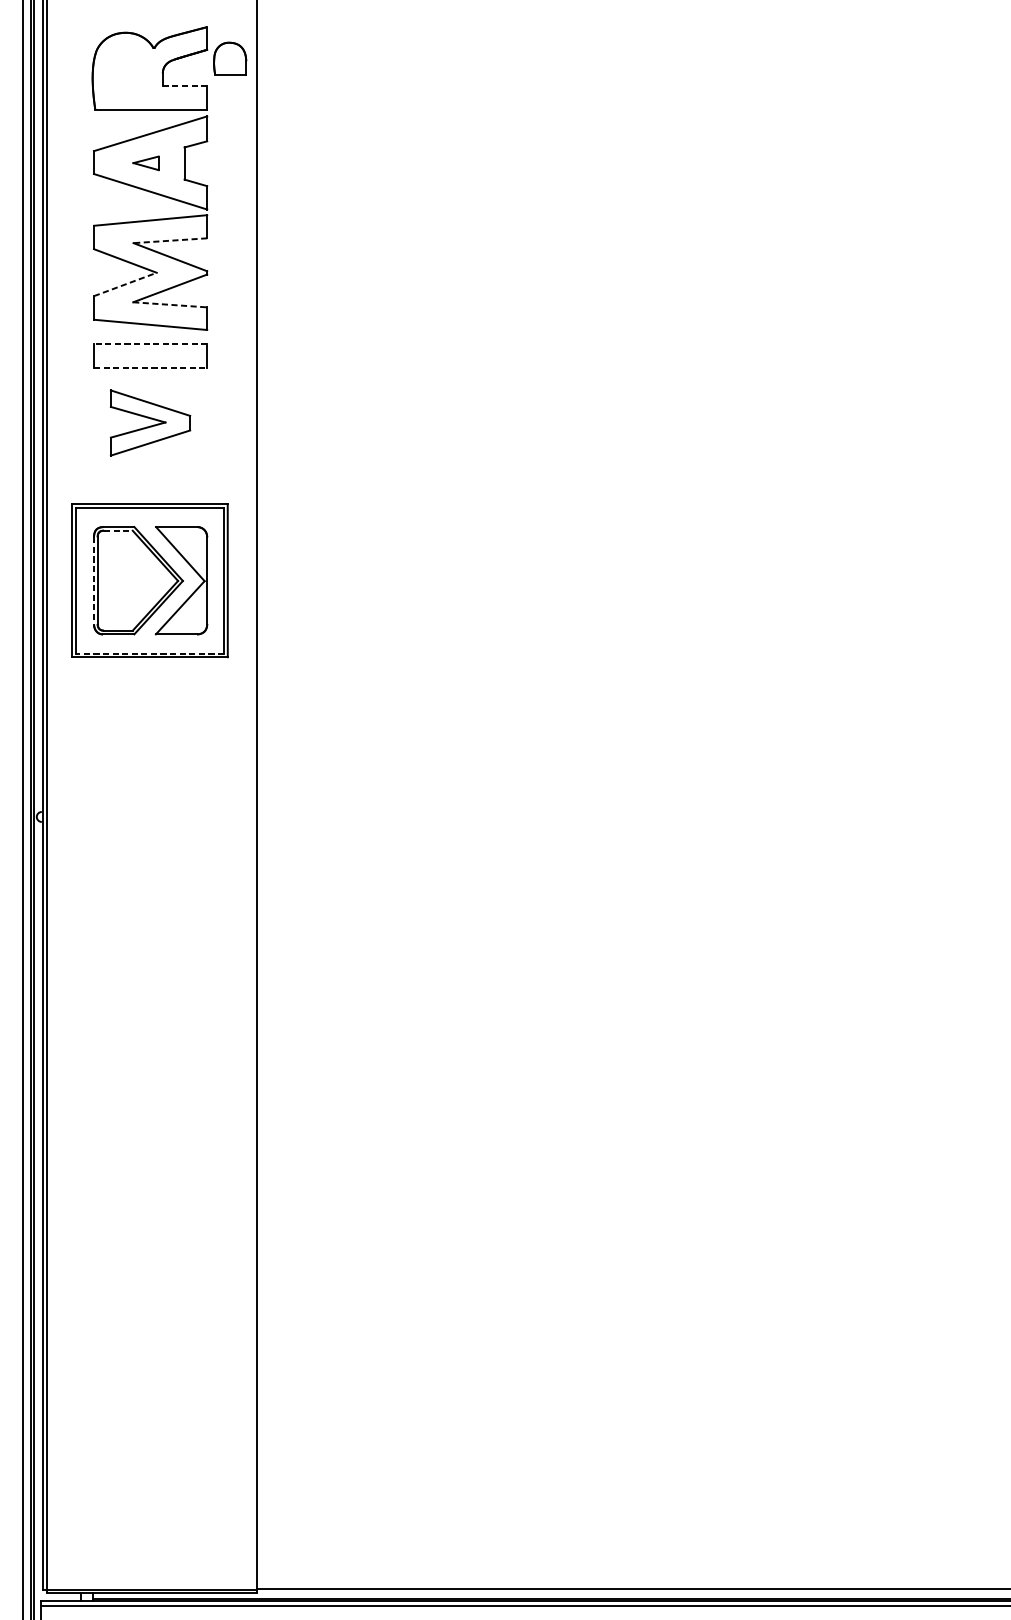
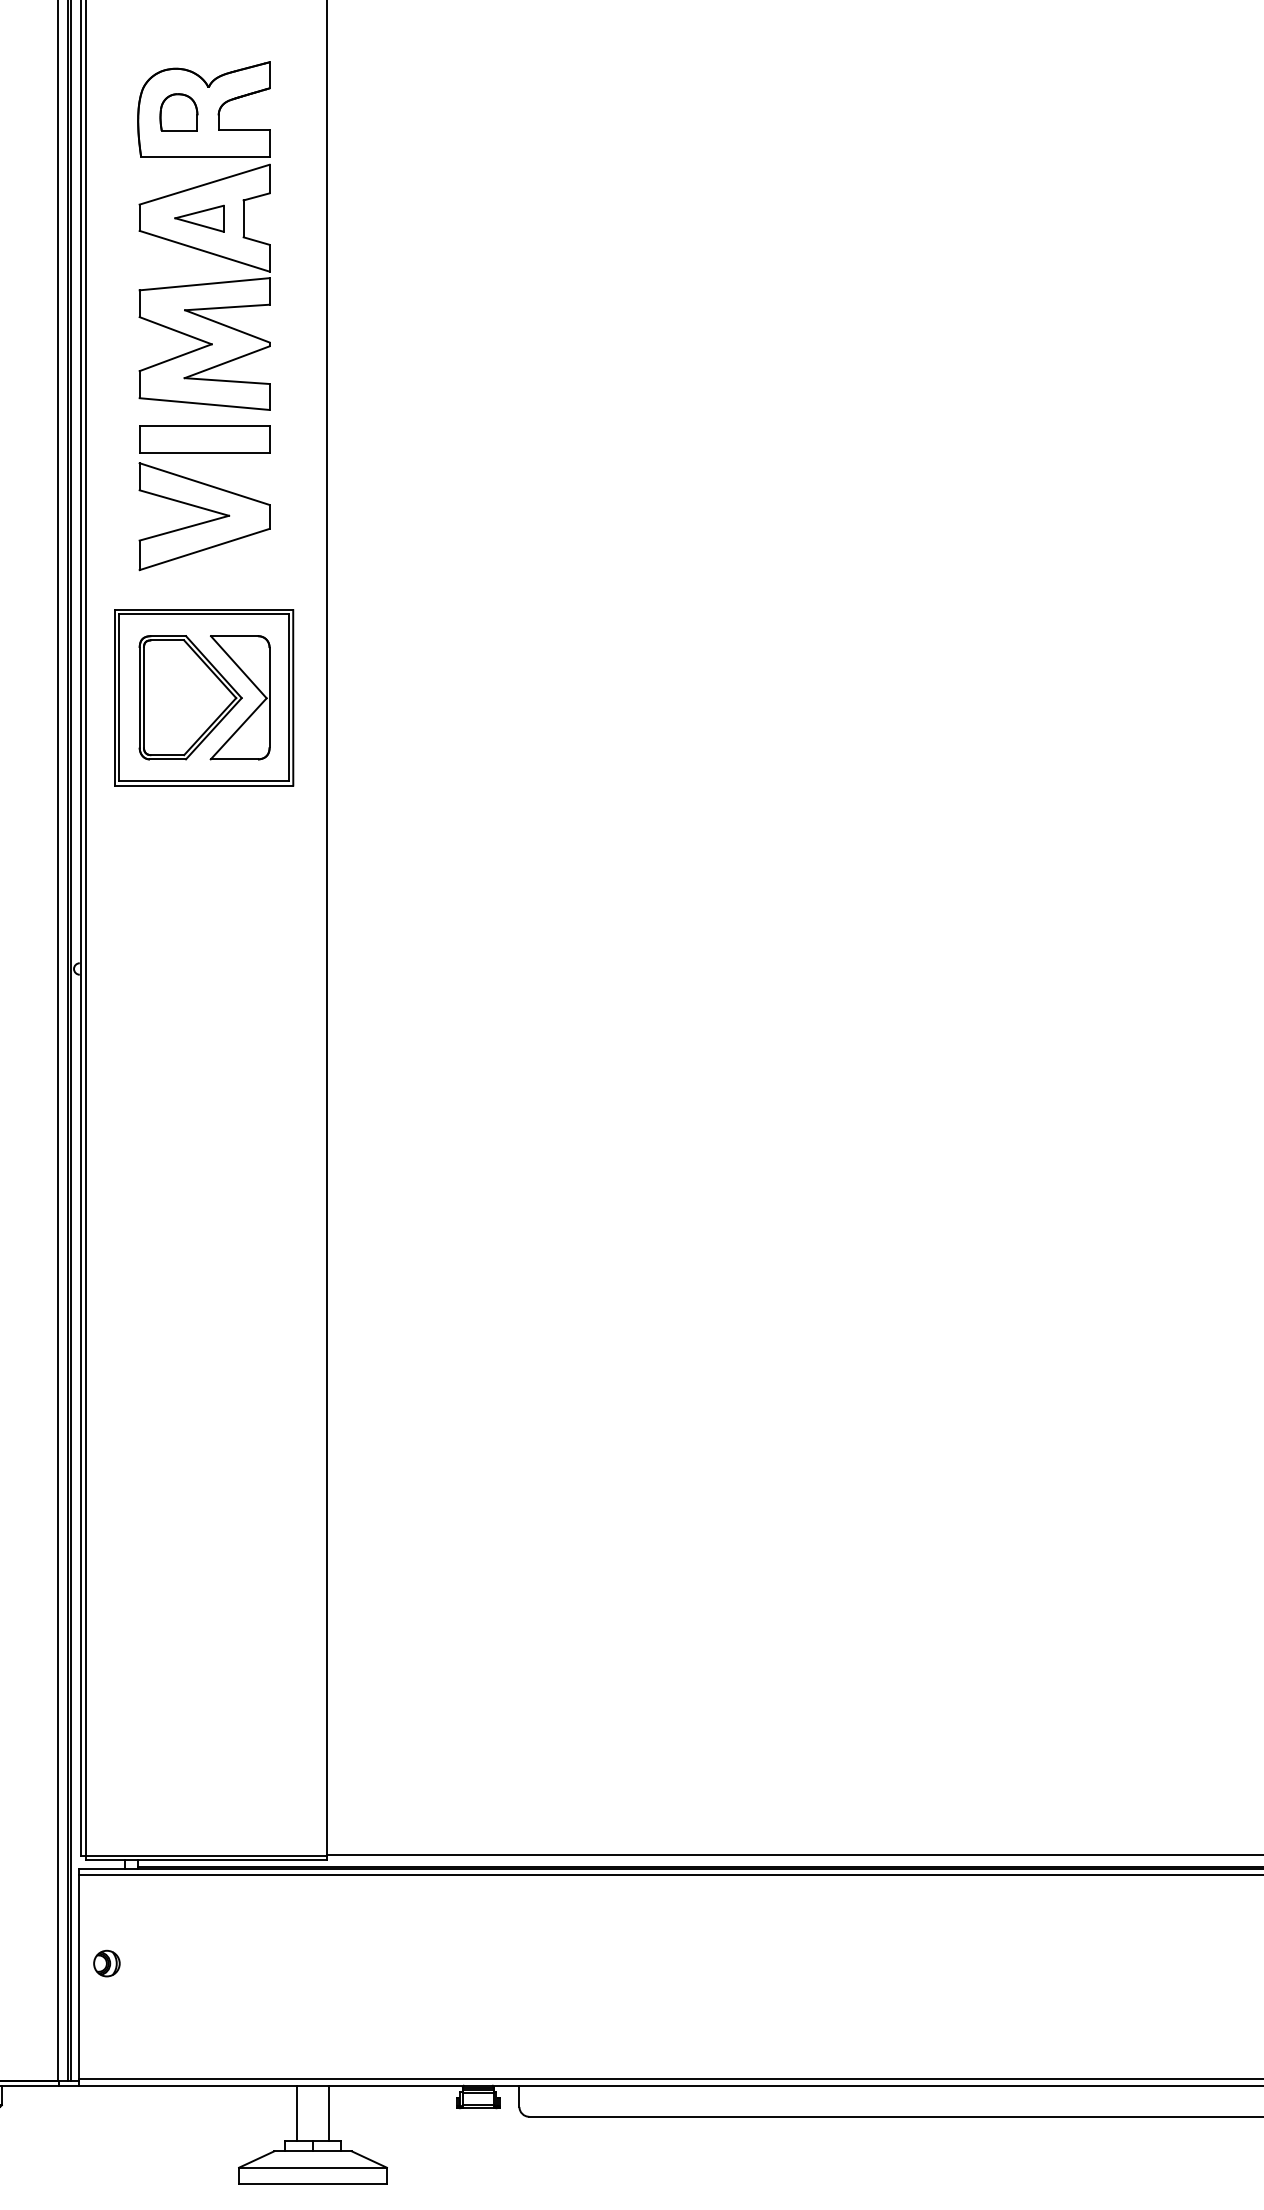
part: (229, 58) -> (178, 112), moved
line: (184, 85) -> (243, 129), dashed -> solid
part: (146, 163) -> (199, 218), size x1.67
line: (169, 240) -> (226, 307), dashed -> solid
line: (126, 284) -> (176, 357), dashed -> solid
line: (170, 305) -> (227, 381), dashed -> solid
line: (150, 344) -> (204, 426), dashed -> solid
line: (150, 367) -> (204, 453), dashed -> solid
part: (150, 422) -> (204, 516), size x1.43
line: (119, 530) -> (168, 640), dashed -> solid
line: (93, 580) -> (139, 697), dashed -> solid
line: (150, 653) -> (204, 781), dashed -> solid

